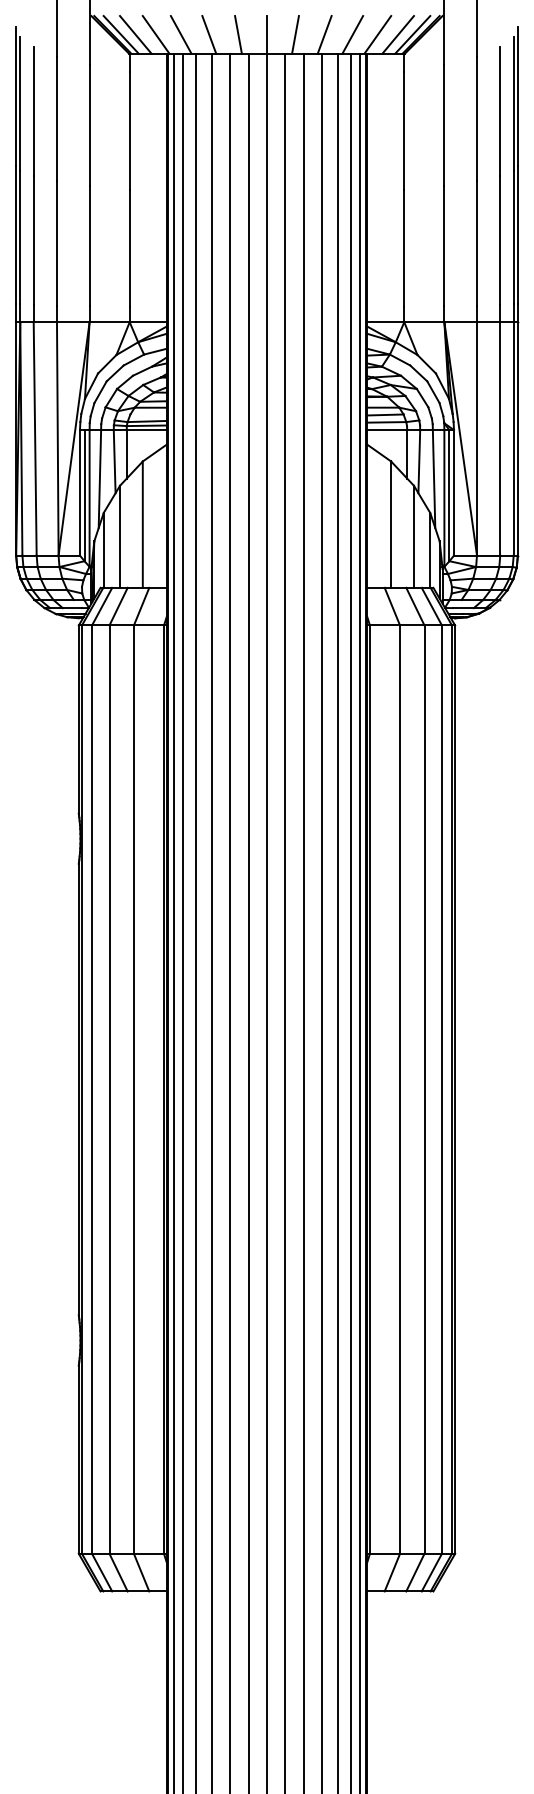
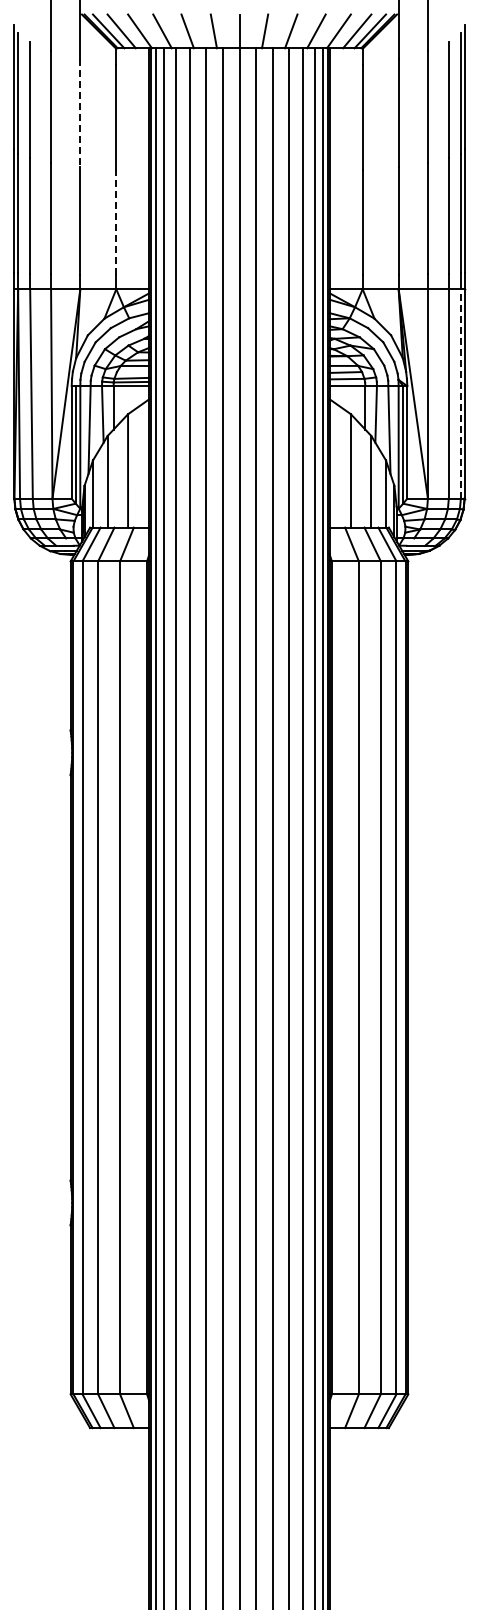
line: (89, 126) -> (80, 113), solid -> dashed
line: (129, 247) -> (116, 222), solid -> dashed
line: (513, 438) -> (460, 393), solid -> dashed

